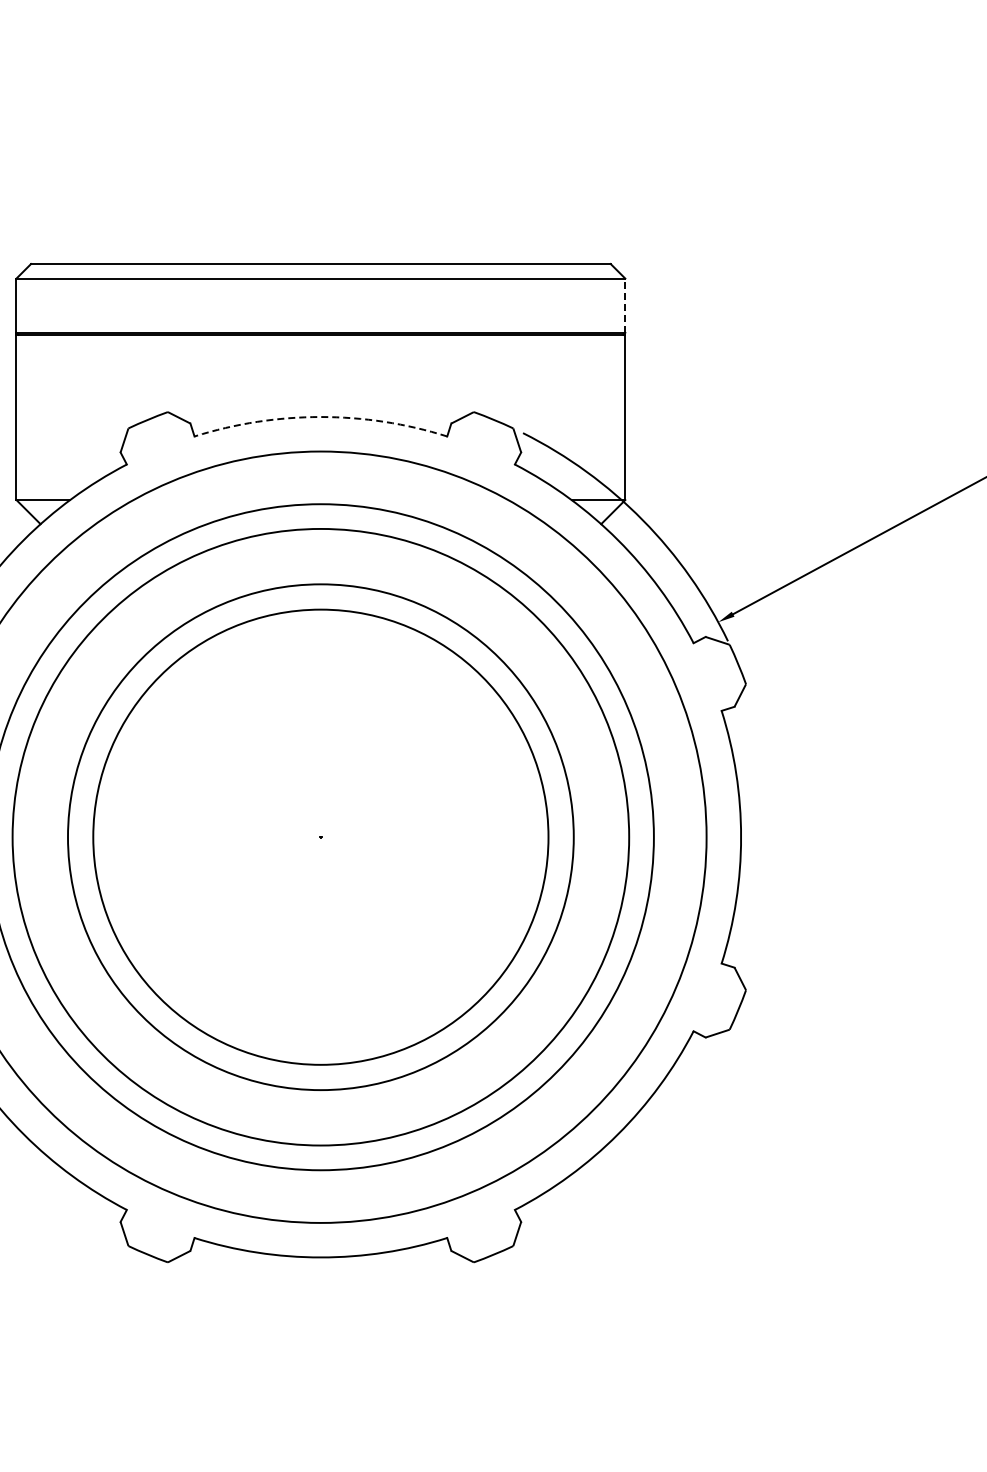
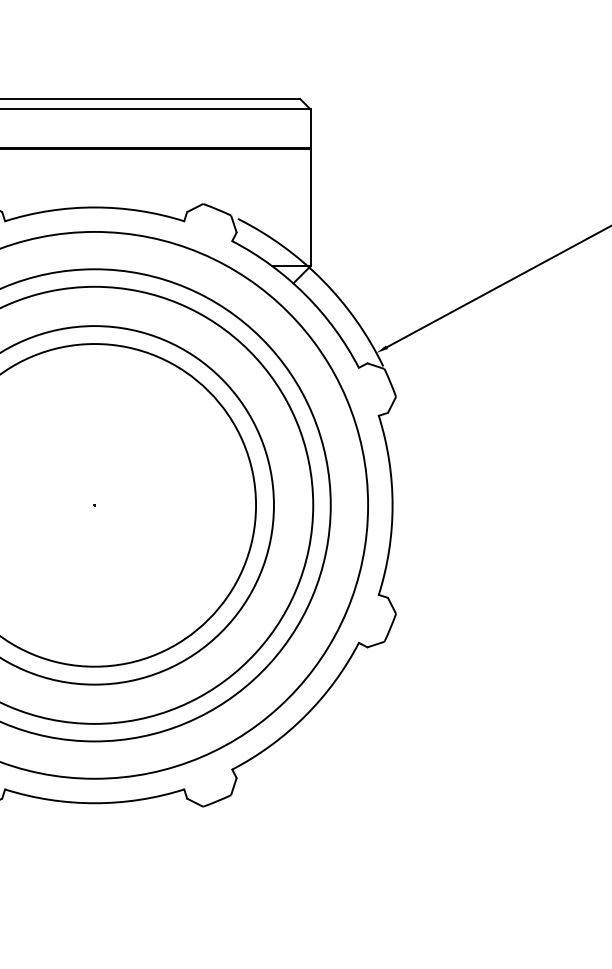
line: (625, 305) -> (310, 128), dashed -> solid
arc: (320, 417) -> (94, 207), dashed -> solid

